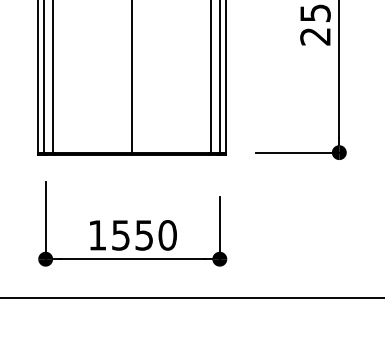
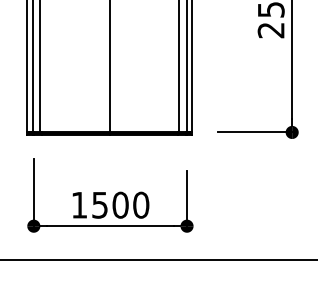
text: (144, 235) -> (120, 205), 1550 -> 1500

